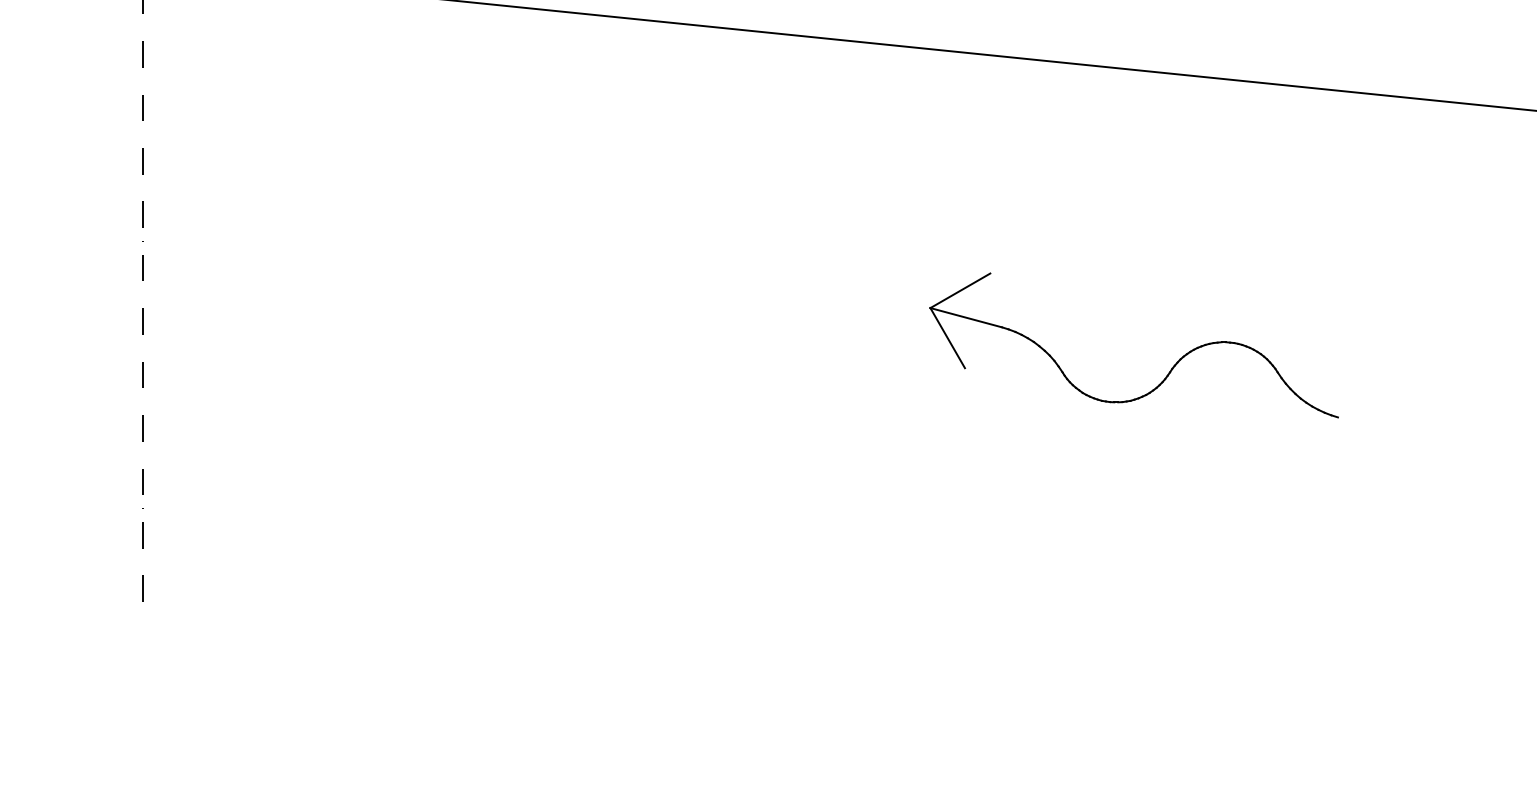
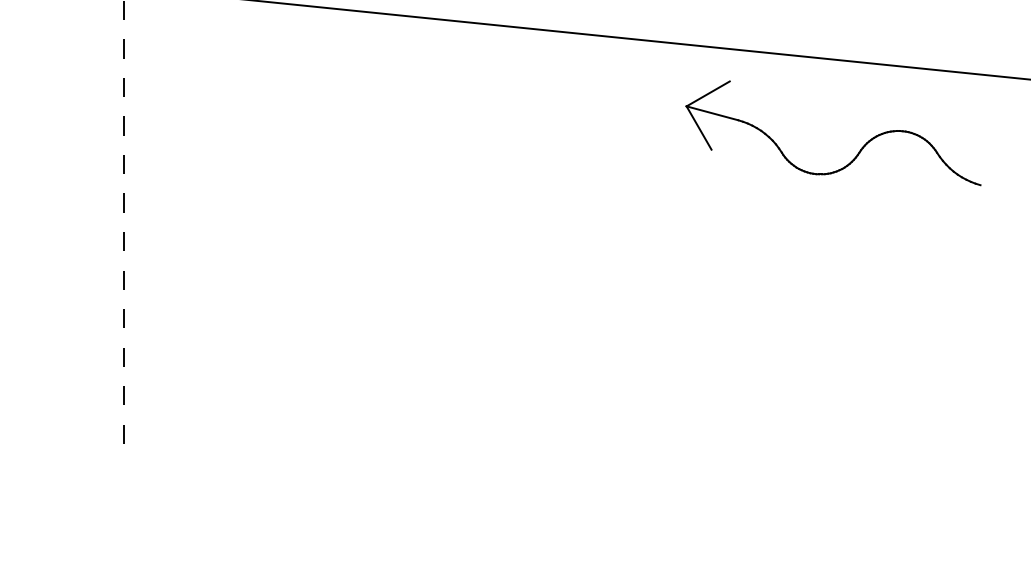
part: (1170, 369) -> (859, 150), moved

